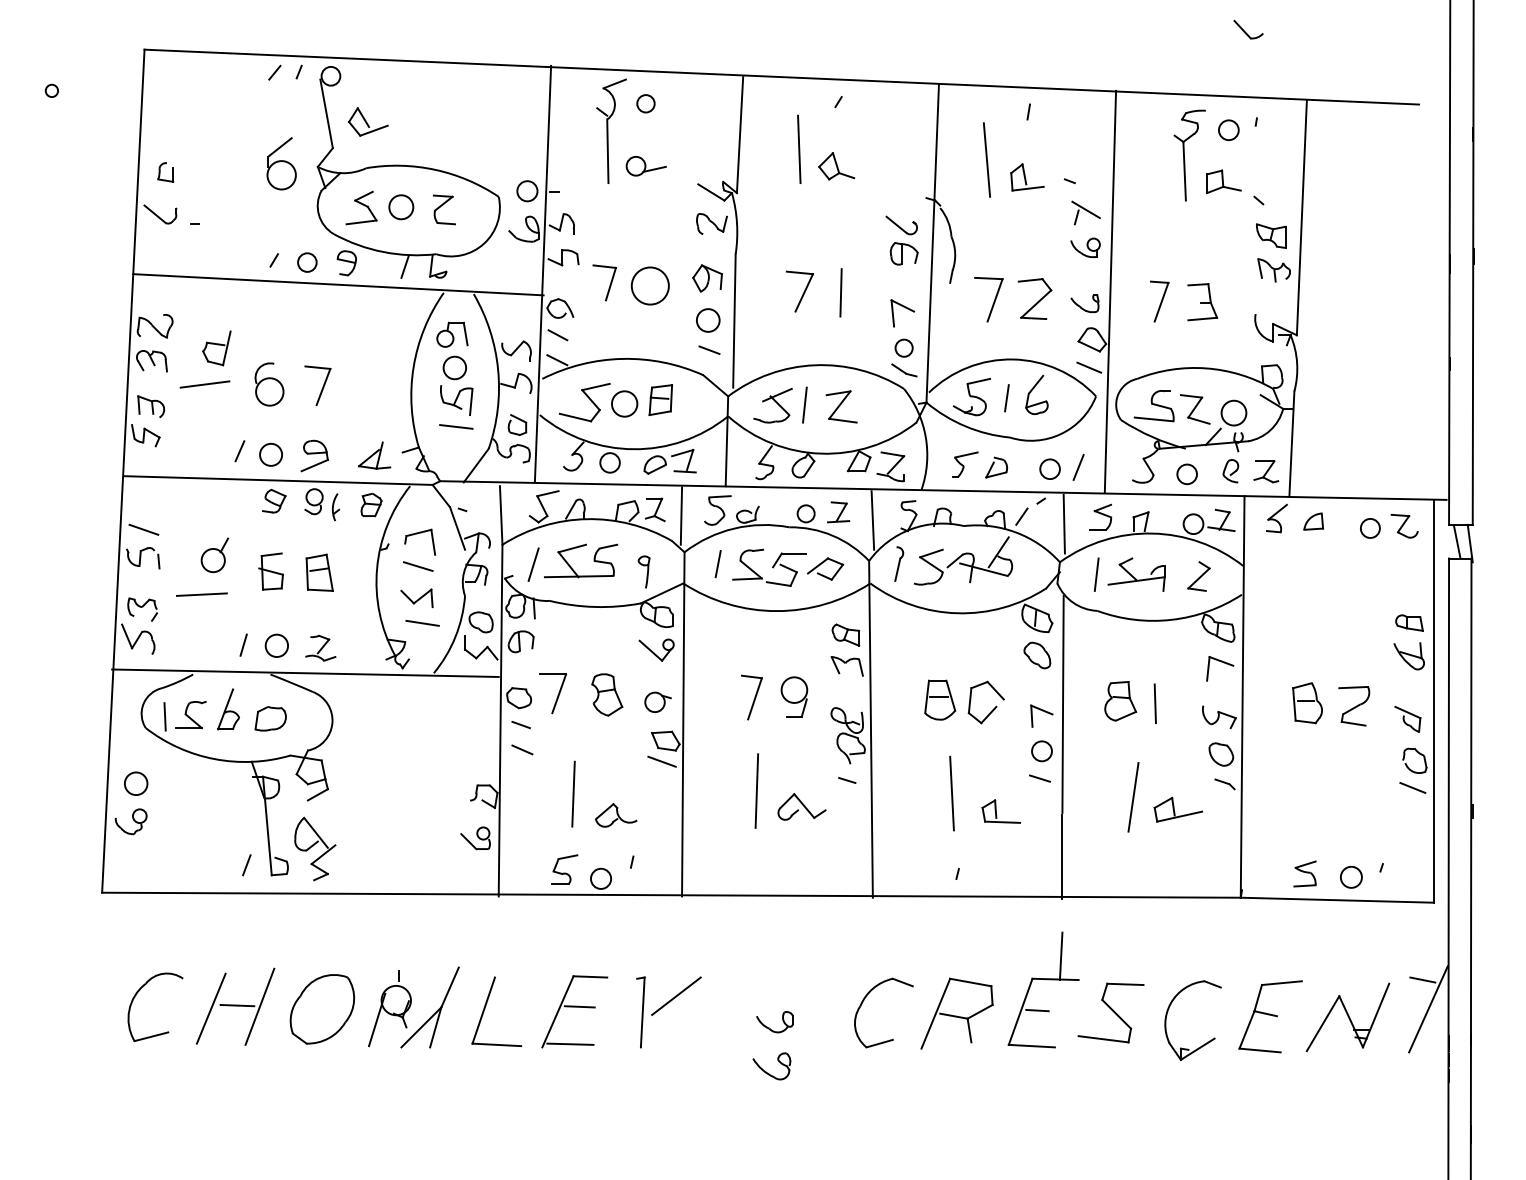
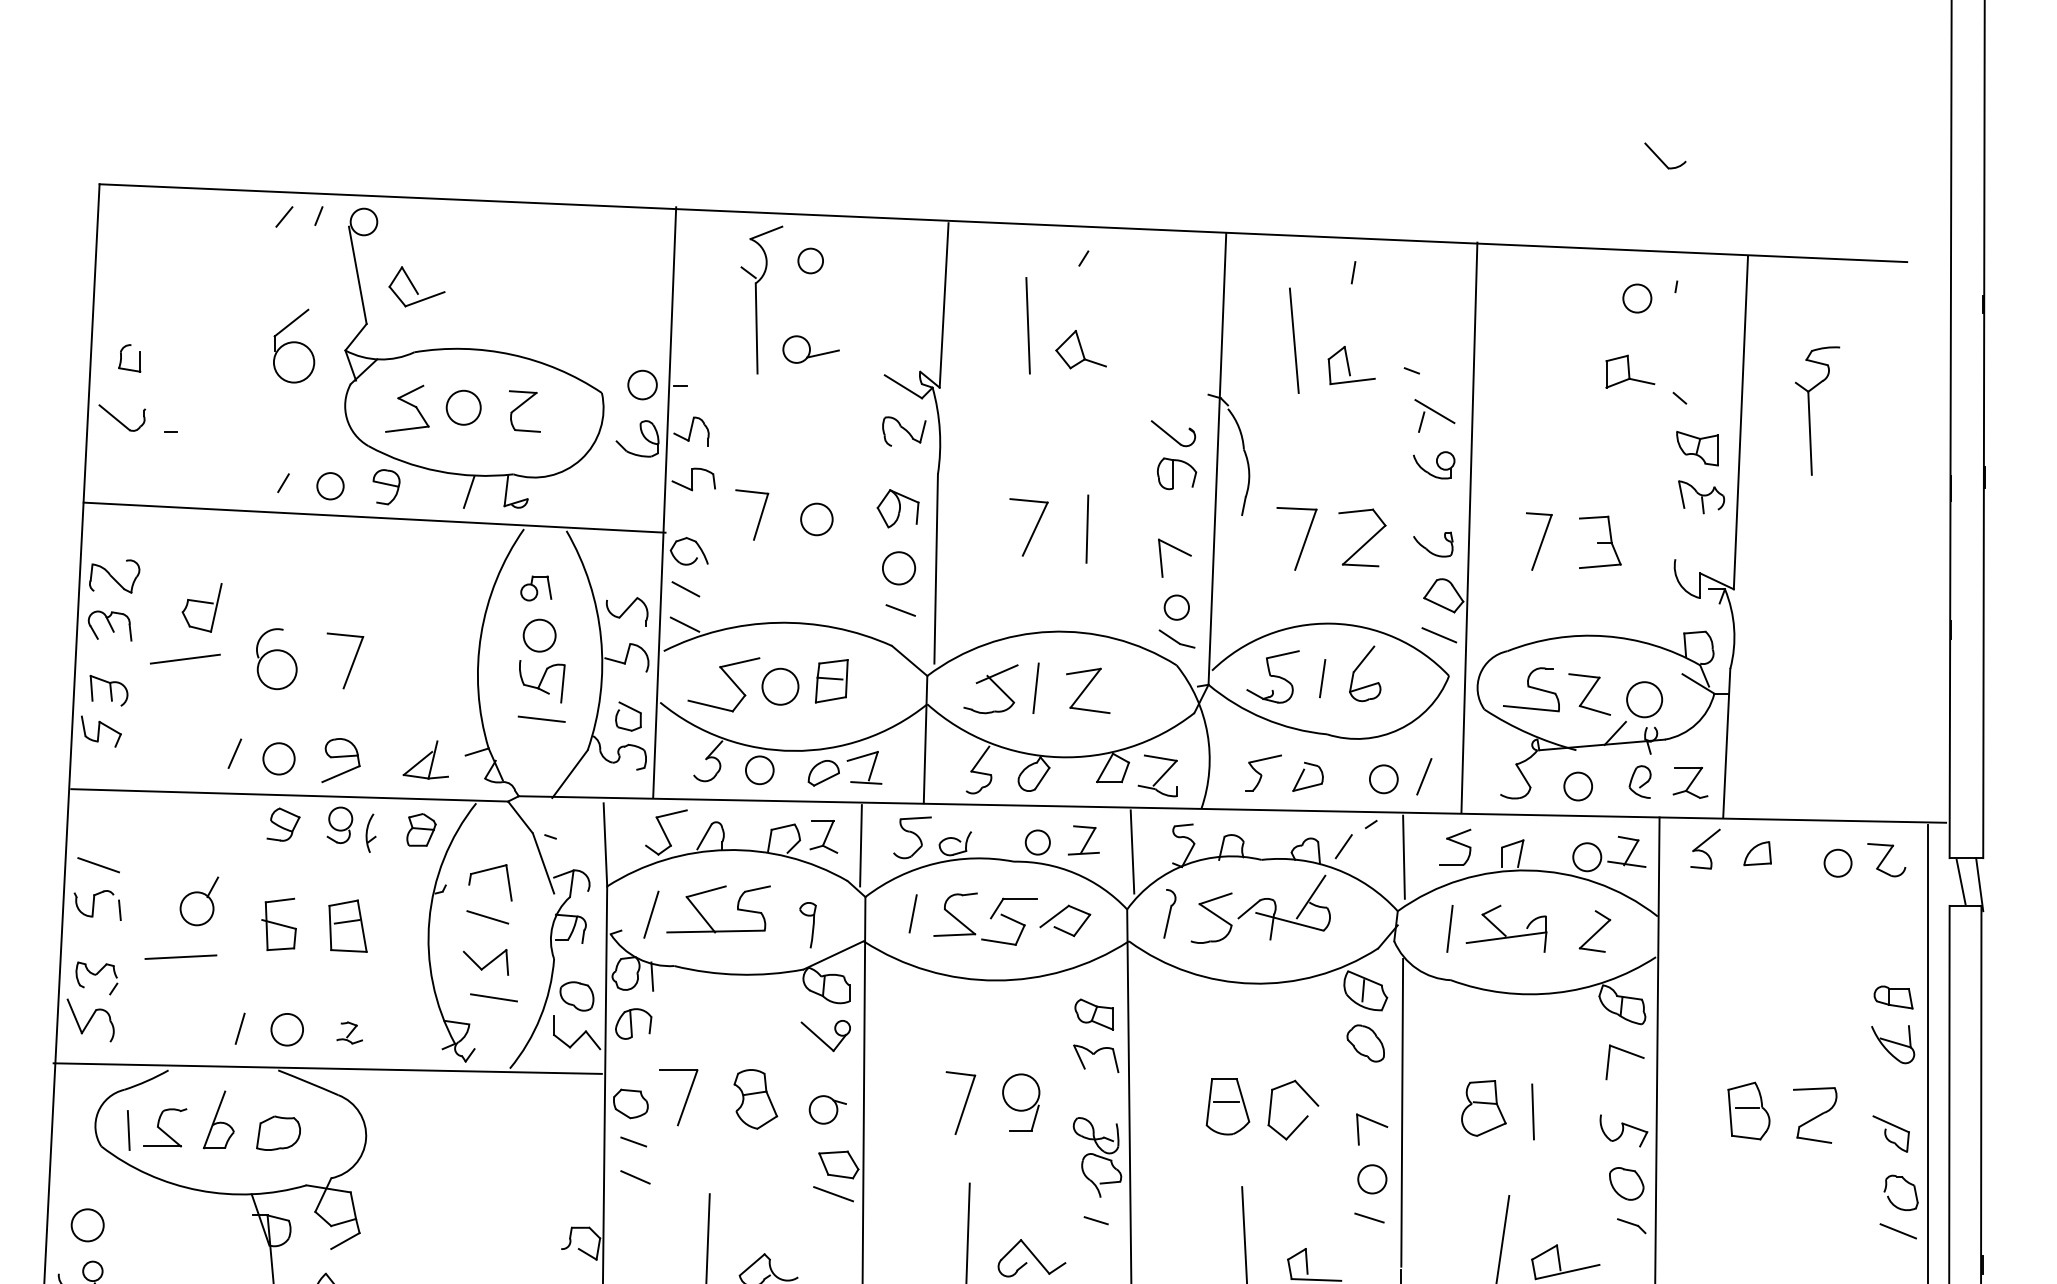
part: (1189, 155) -> (1816, 410), moved
circle: (649, 285) -> (815, 518), size x0.6
part: (452, 334) -> (536, 588), size x0.7
part: (320, 647) -> (349, 1032), size x0.6

